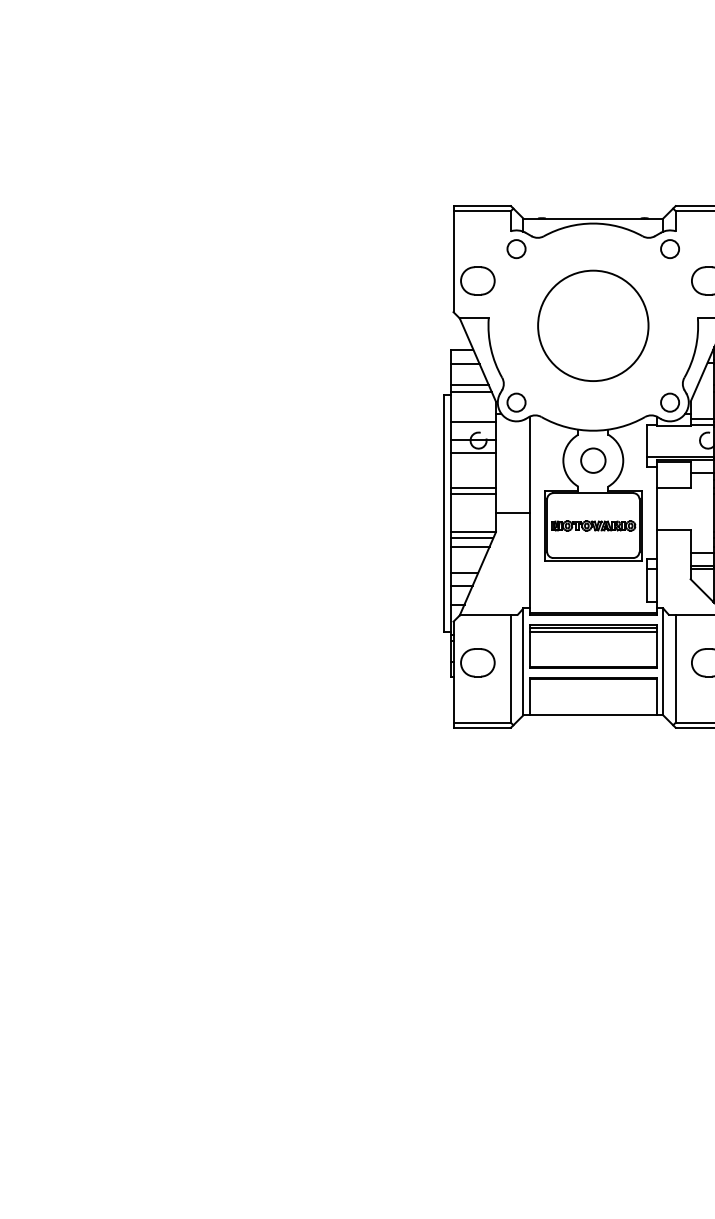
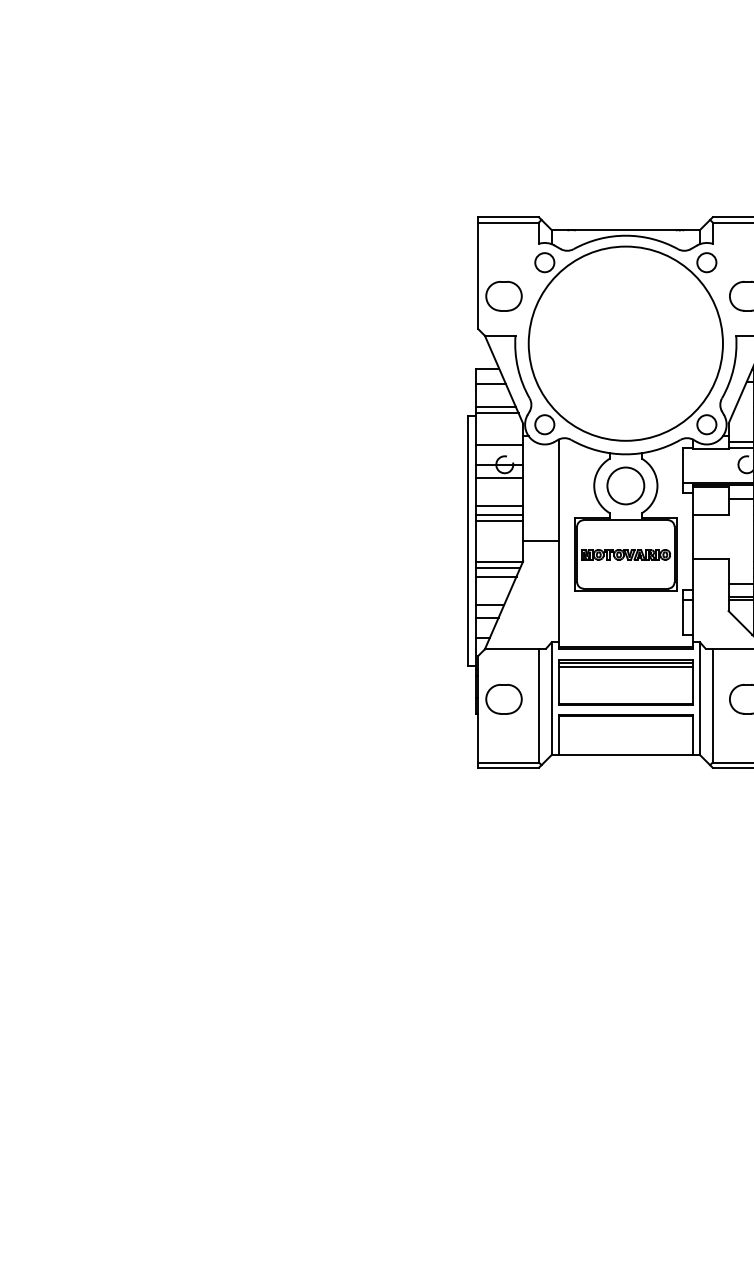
circle: (592, 325) -> (625, 343), size x1.67
circle: (592, 460) -> (625, 485), size x1.43
line: (473, 479) -> (499, 505), added

